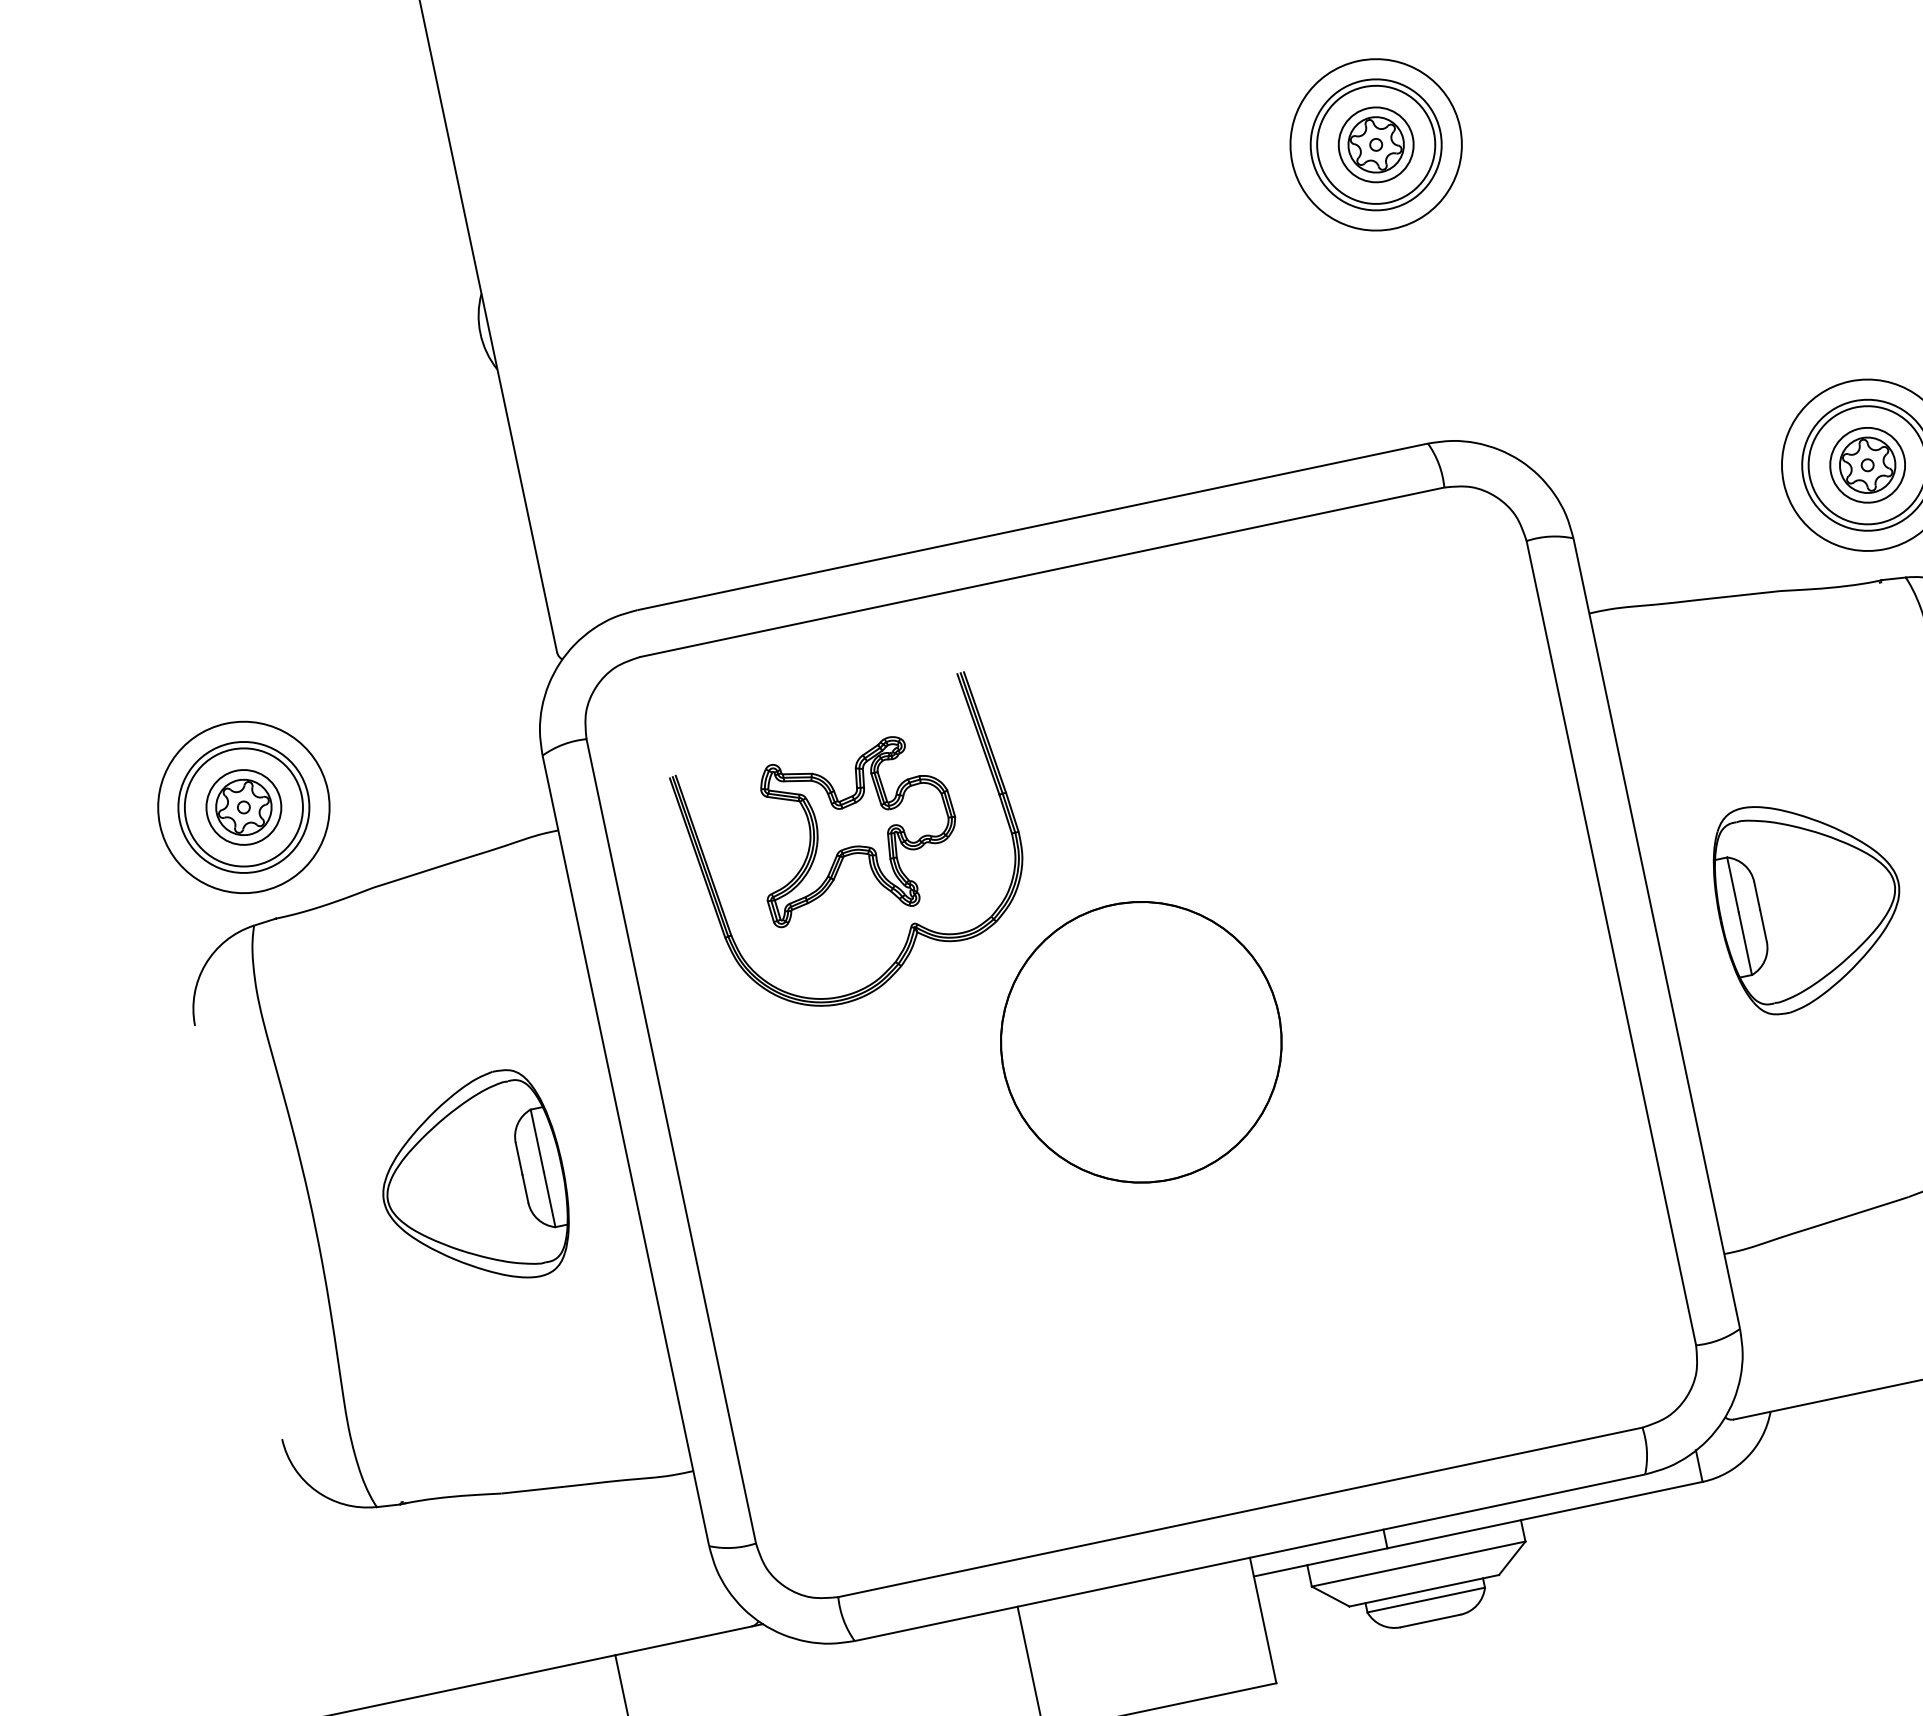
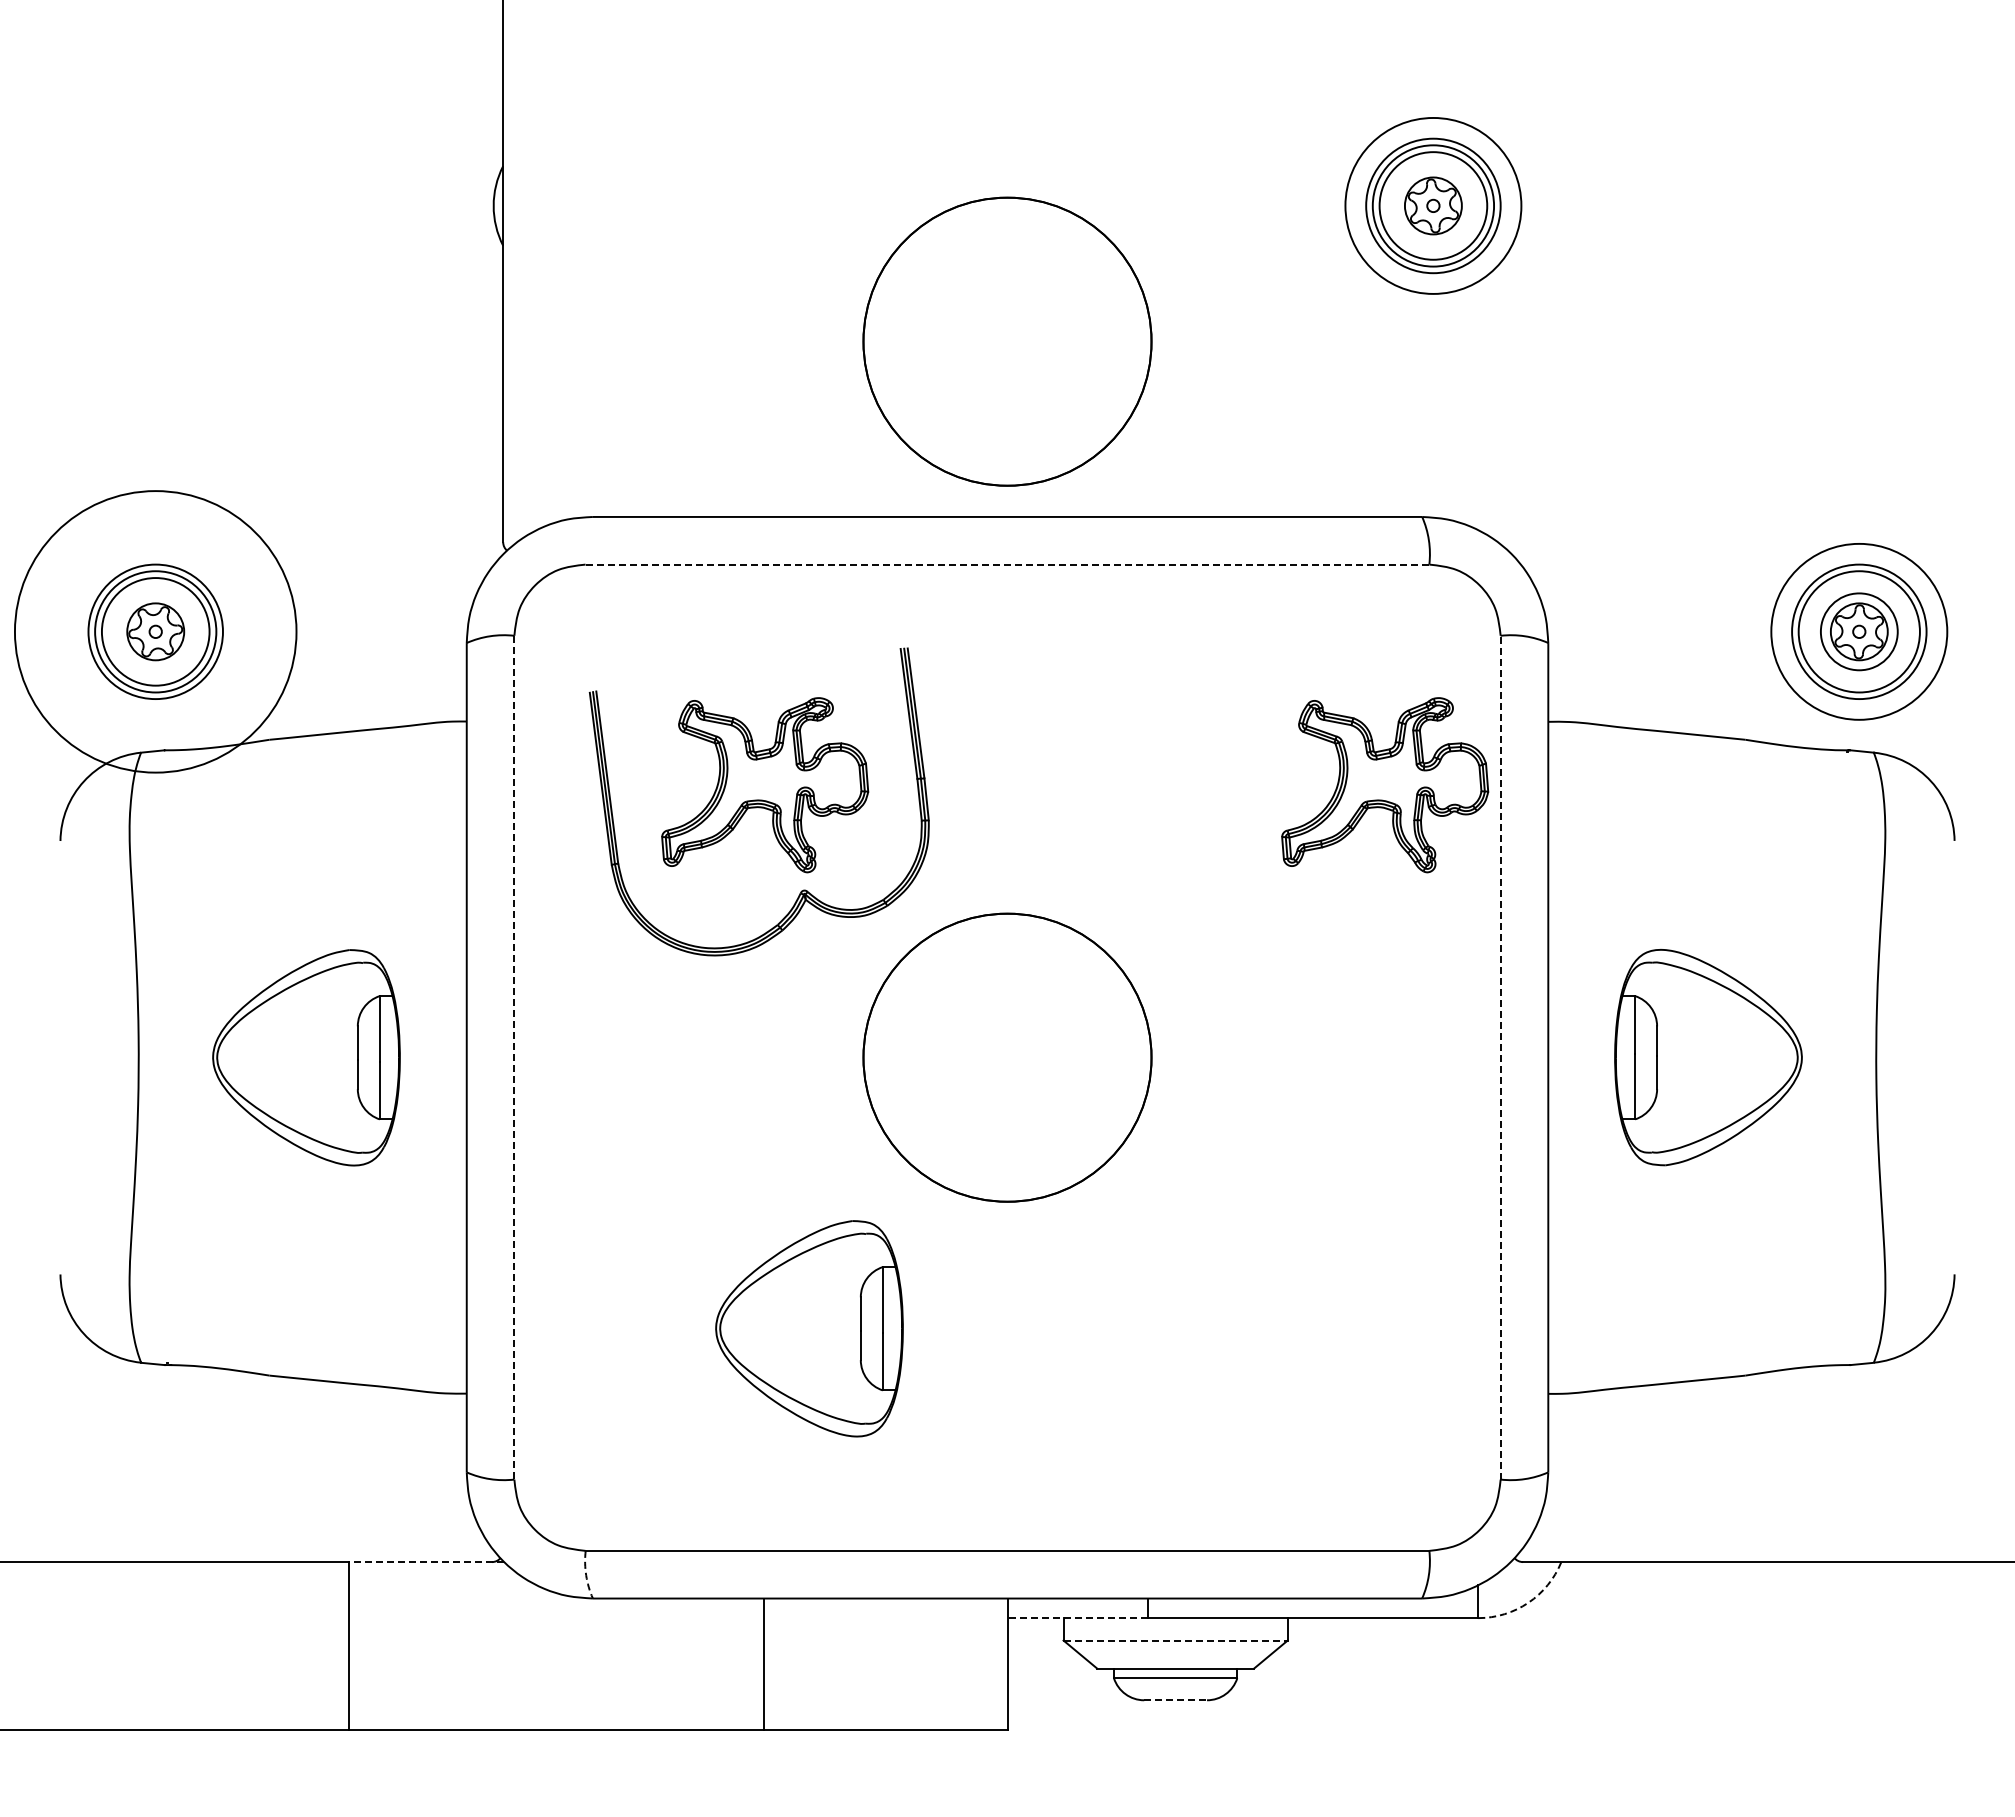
circle: (1375, 144) -> (1432, 205), size x1.4
circle: (997, 359) -> (1007, 341), added
line: (1042, 572) -> (1007, 564), solid -> dashed
part: (1446, 706) -> (1385, 785), added
circle: (243, 807) -> (155, 631), size x1.4
circle: (243, 807) -> (155, 631), size x1.6
line: (1611, 943) -> (1500, 1057), solid -> dashed
line: (671, 1141) -> (514, 1057), solid -> dashed
part: (1006, 1340) -> (809, 1328), added
arc: (1747, 1456) -> (1528, 1602), solid -> dashed
line: (1320, 1562) -> (1077, 1618), solid -> dashed
line: (1419, 1563) -> (1176, 1640), solid -> dashed
arc: (844, 1620) -> (586, 1575), solid -> dashed
line: (1431, 1621) -> (1176, 1700), solid -> dashed
line: (688, 1640) -> (426, 1562), solid -> dashed

